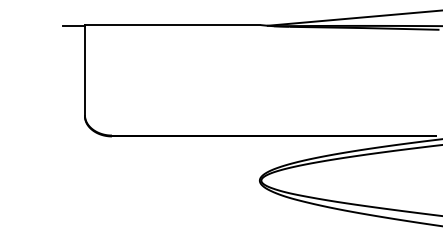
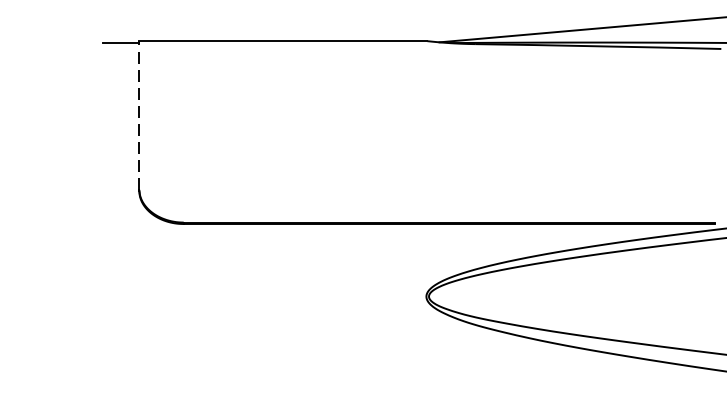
line: (84, 69) -> (138, 114), solid -> dashed

